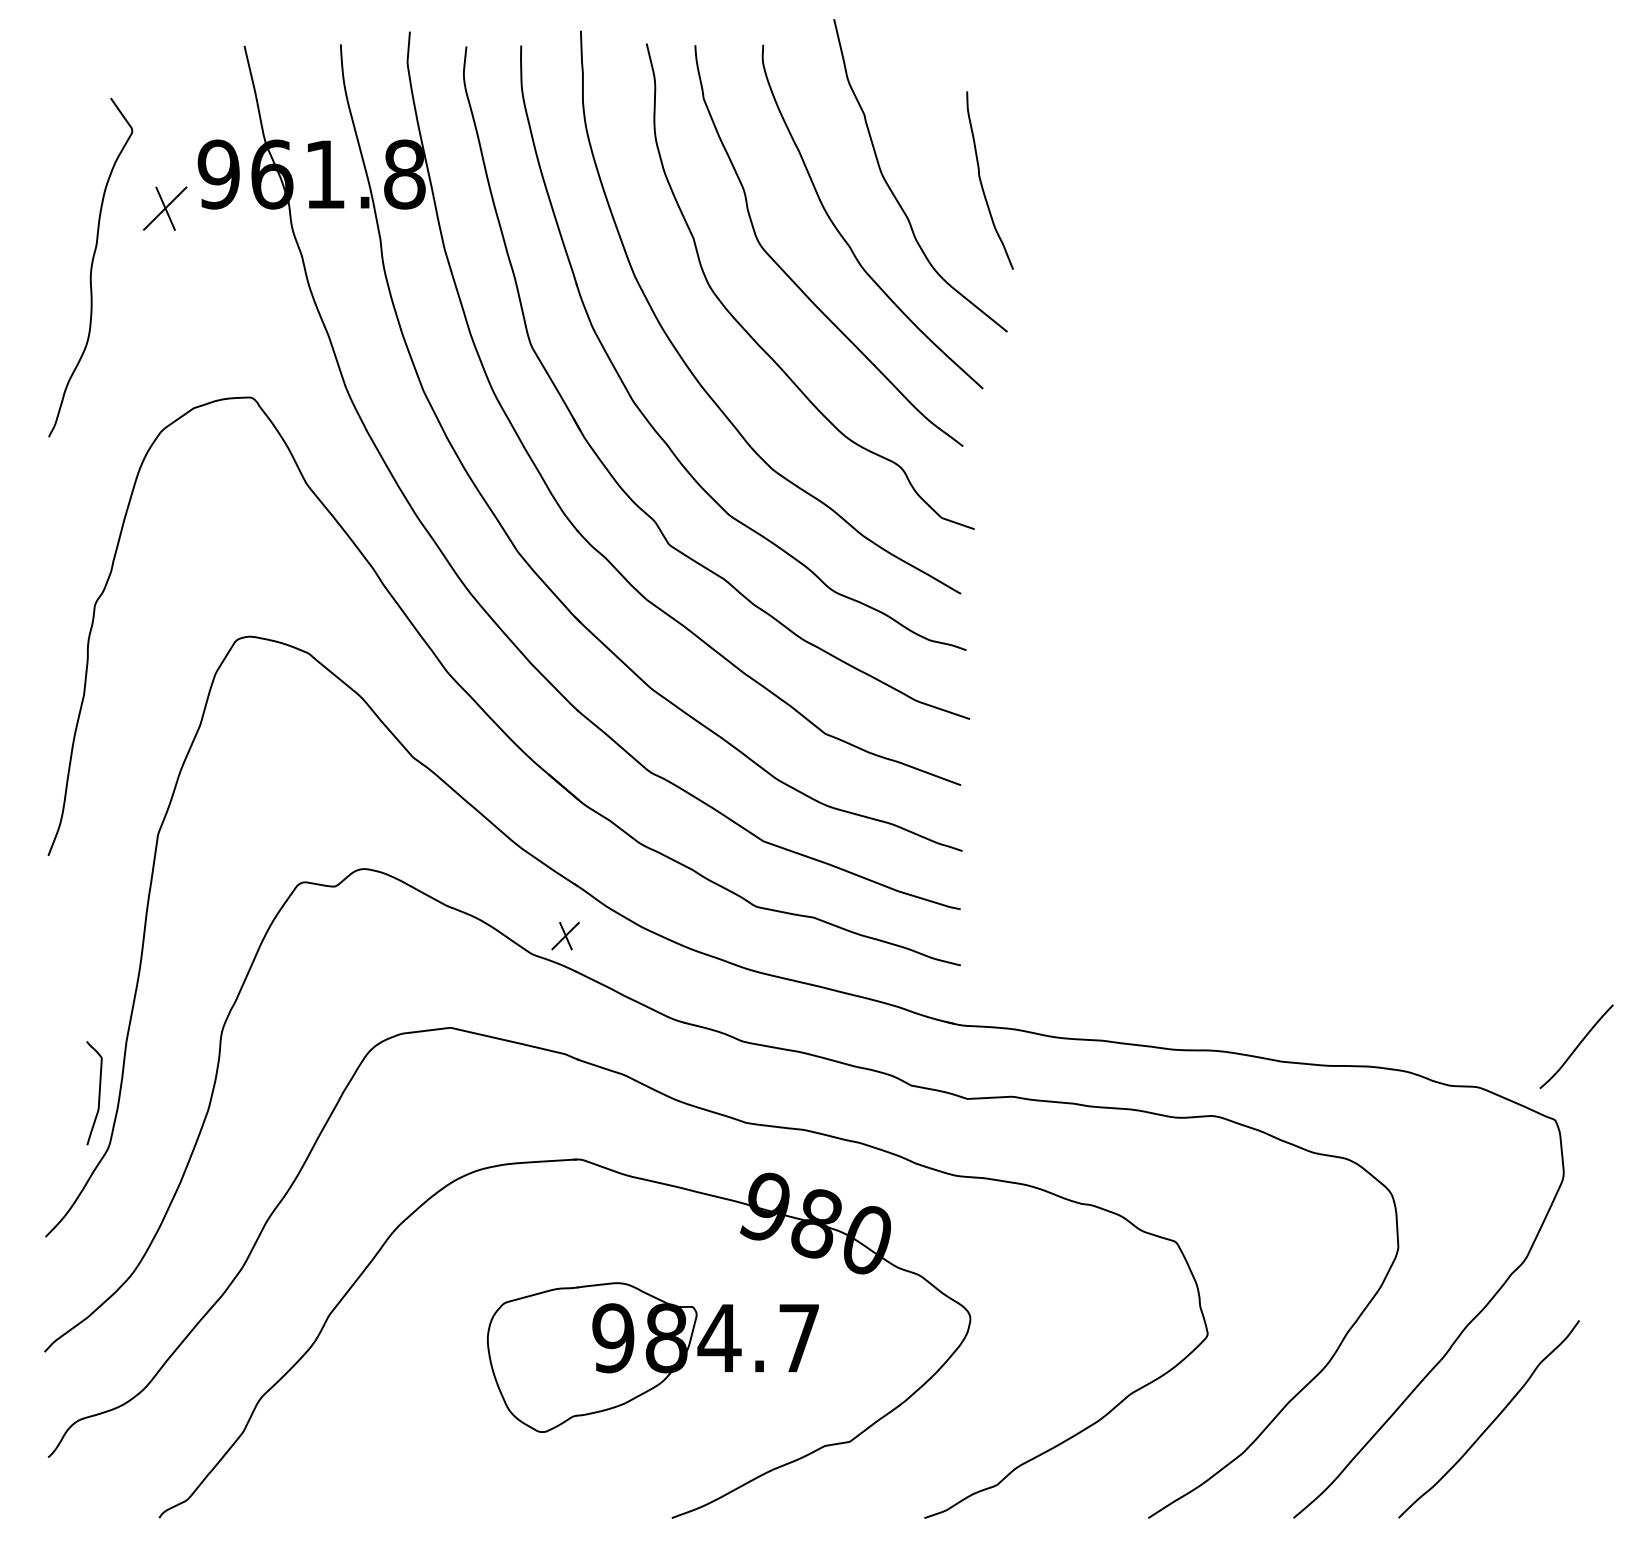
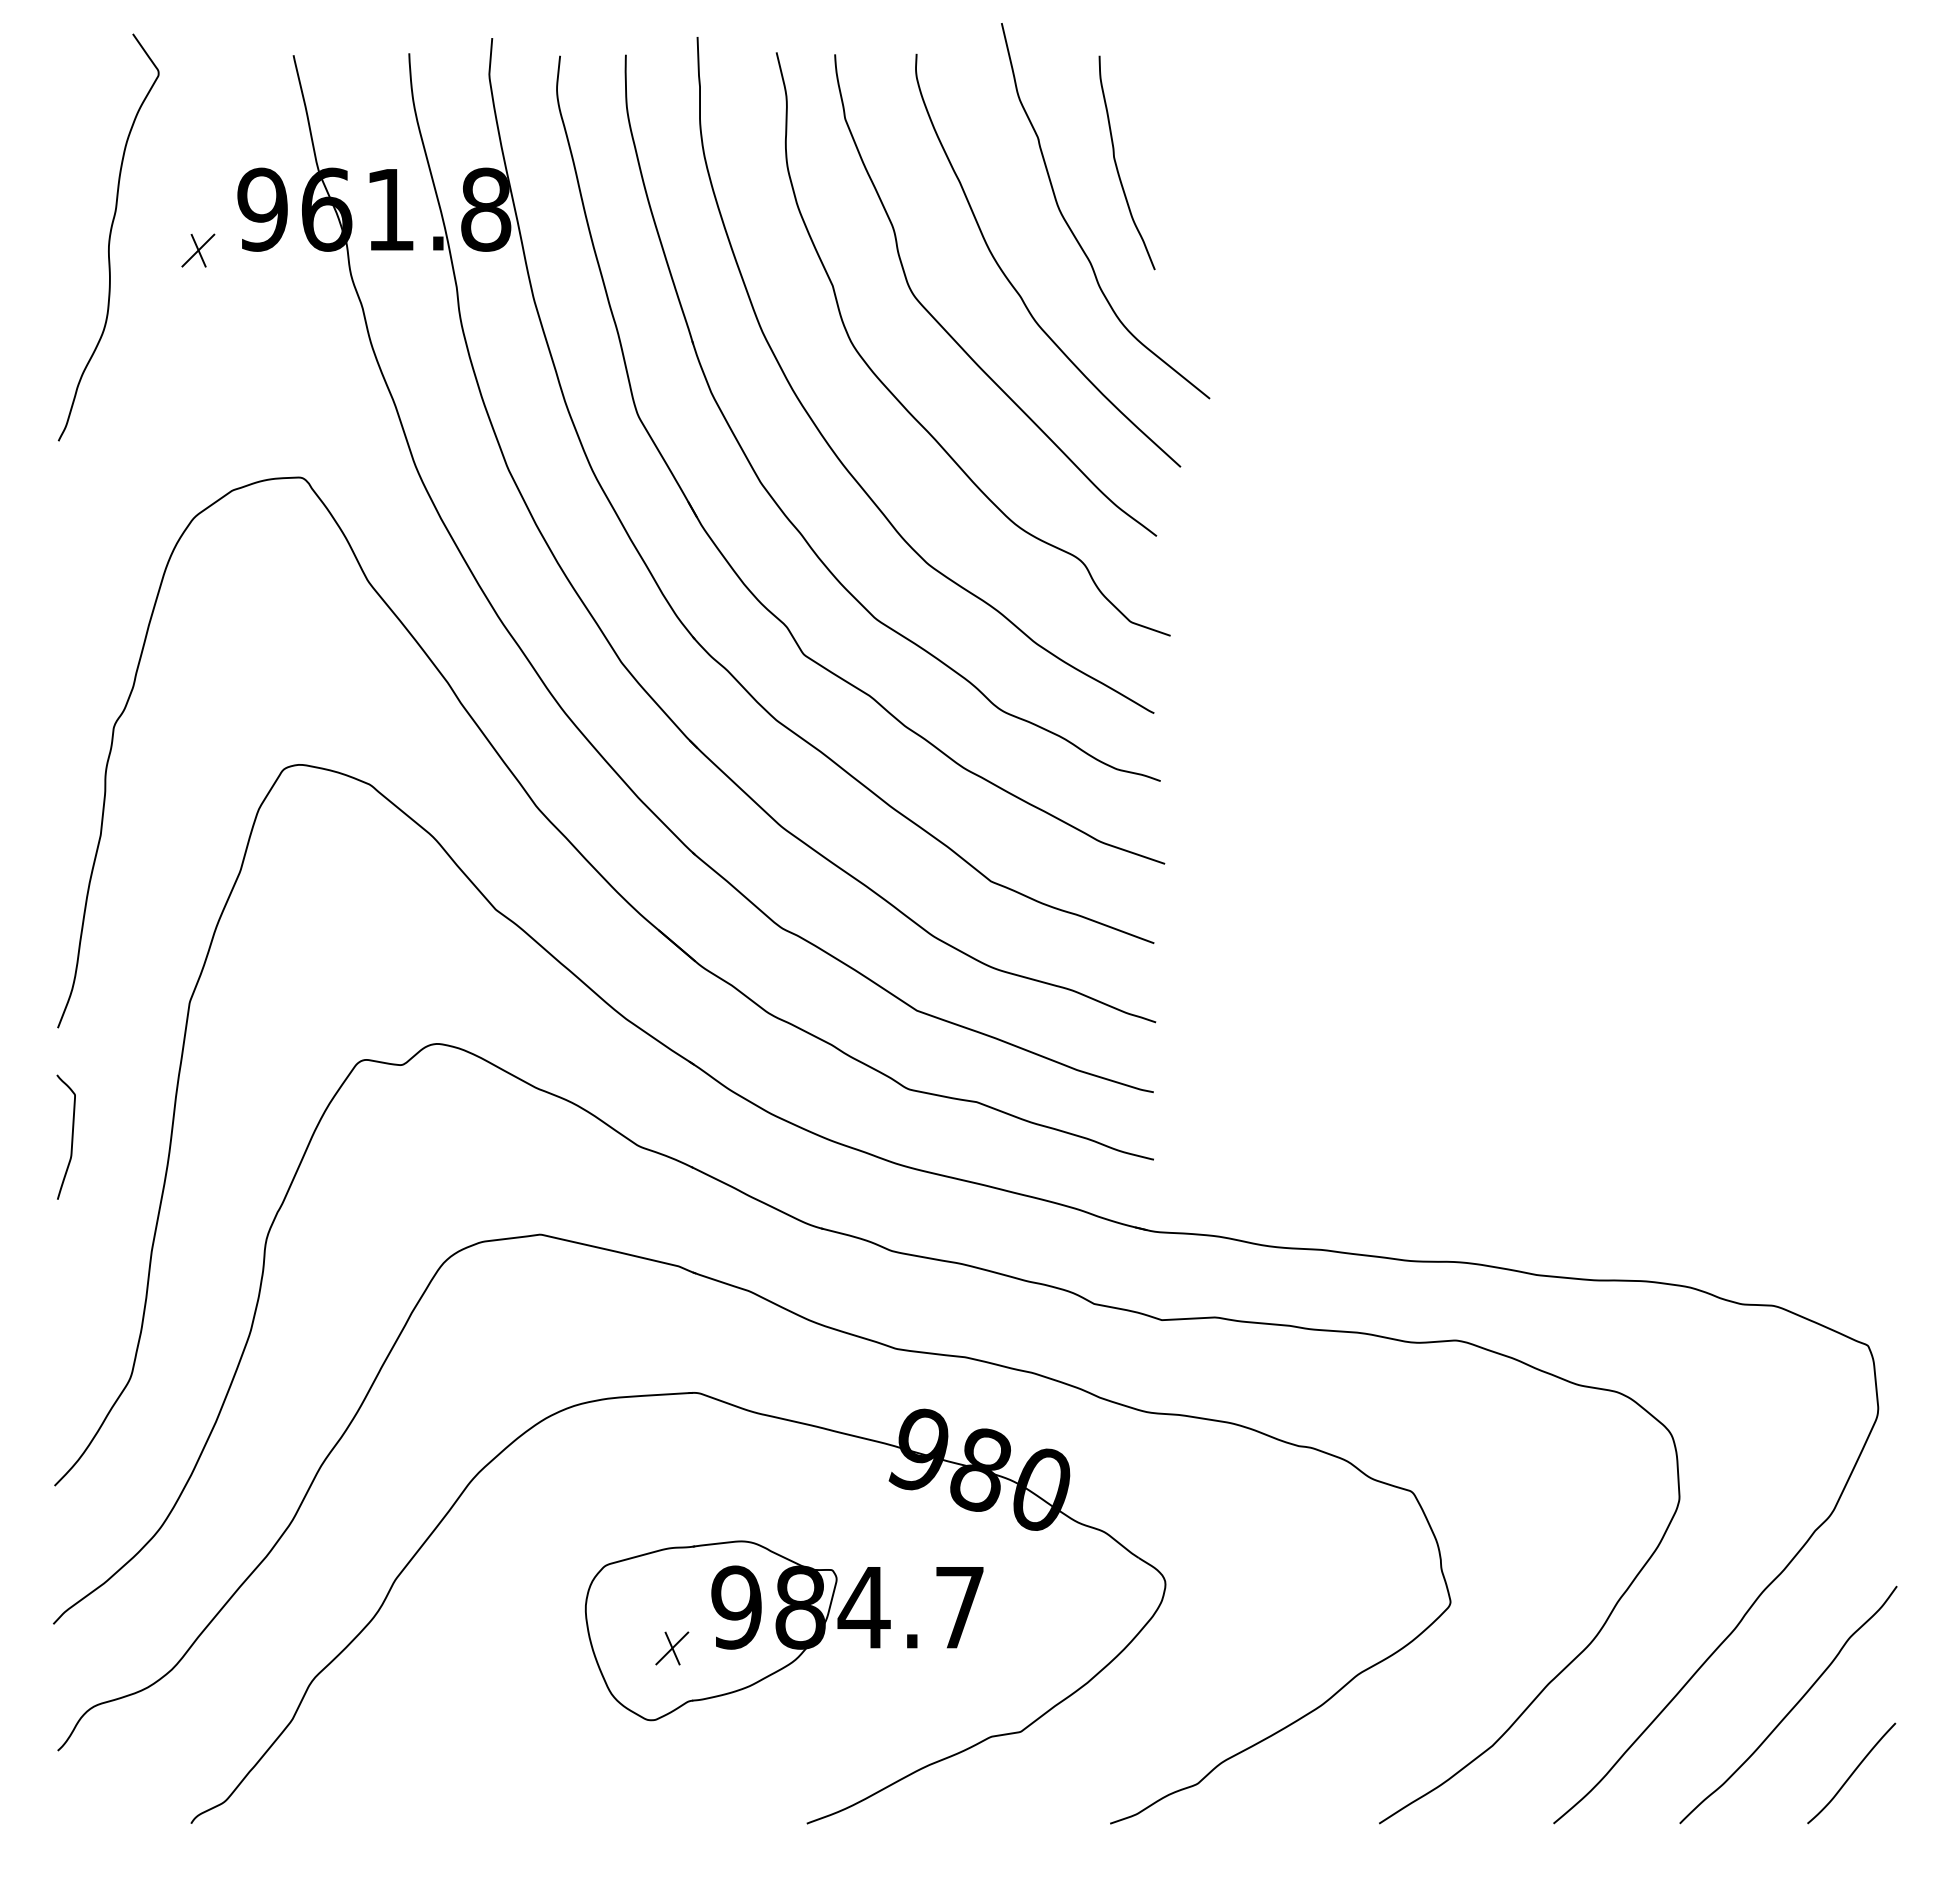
curve: (982, 182) -> (1117, 165), moved
part: (165, 208) -> (198, 250), size x0.62
curve: (91, 267) -> (109, 237), moved
part: (565, 936) -> (672, 1648), moved
curve: (1576, 1046) -> (1851, 1773), moved
curve: (98, 1092) -> (71, 1136), moved

